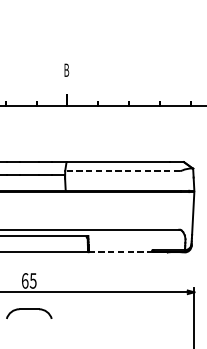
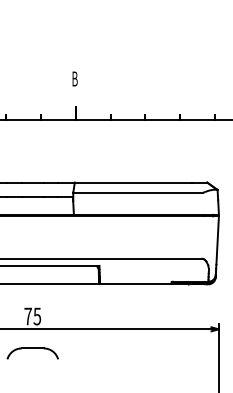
line: (123, 170) -> (138, 192), dashed -> solid
line: (121, 252) -> (136, 284), dashed -> solid
text: (24, 280) -> (27, 316), 65 -> 75

